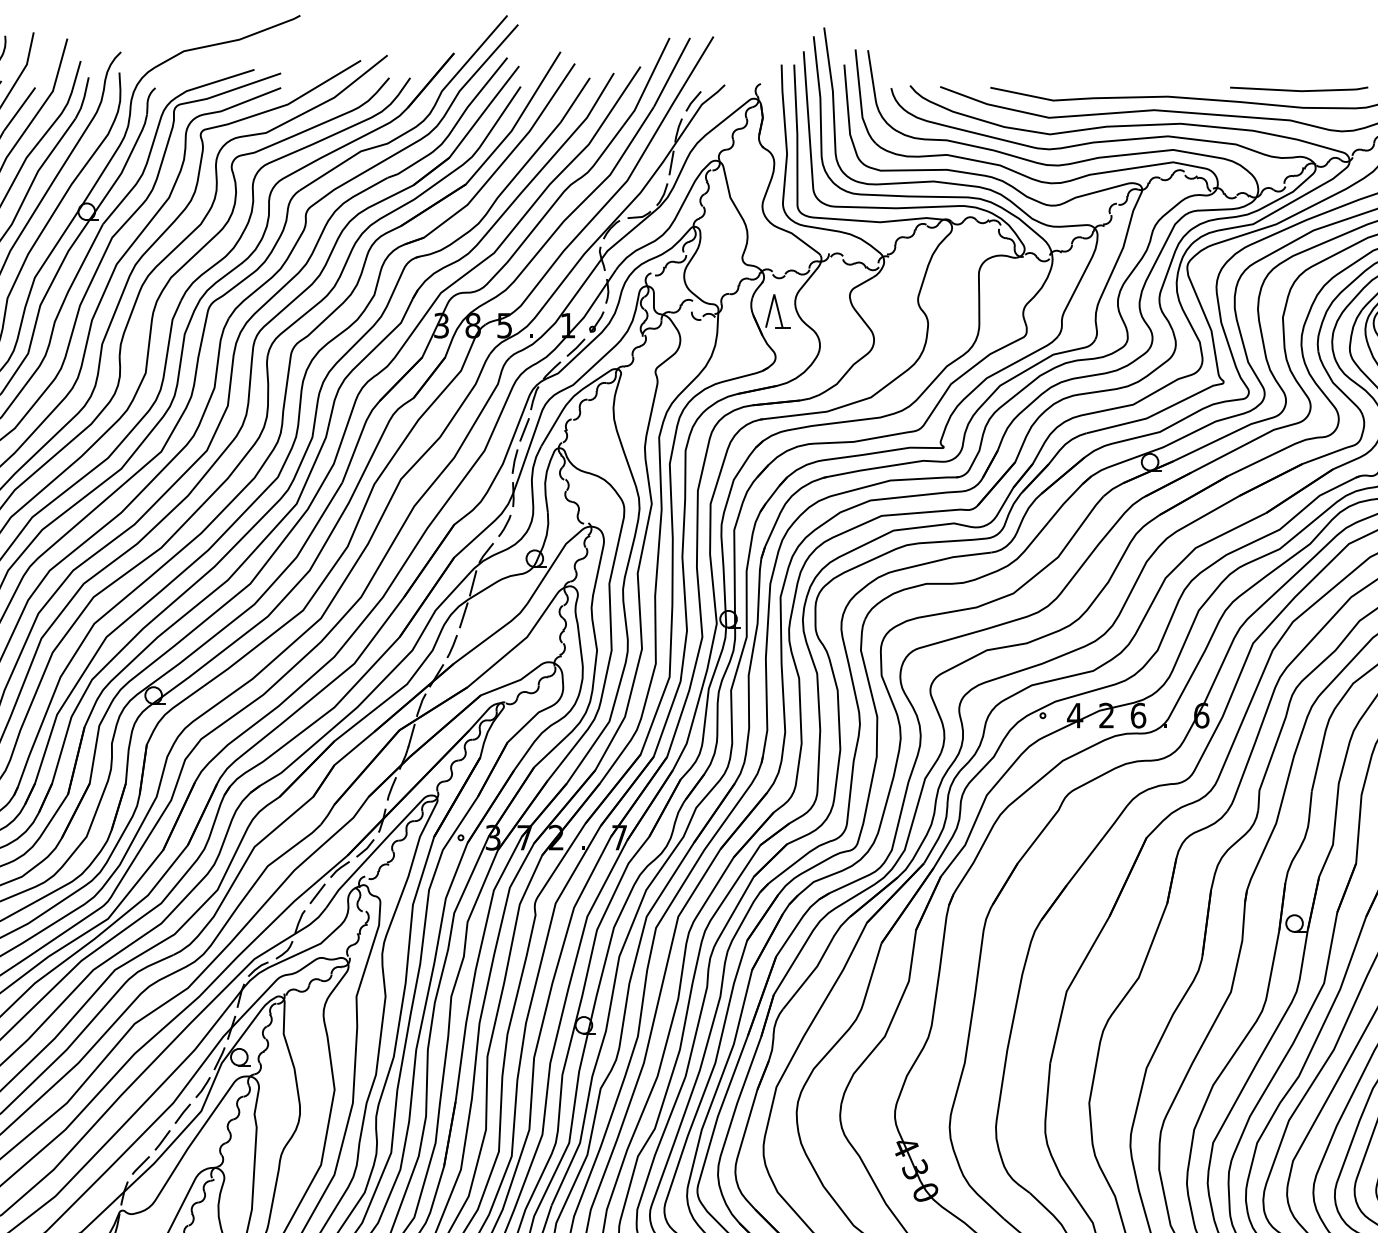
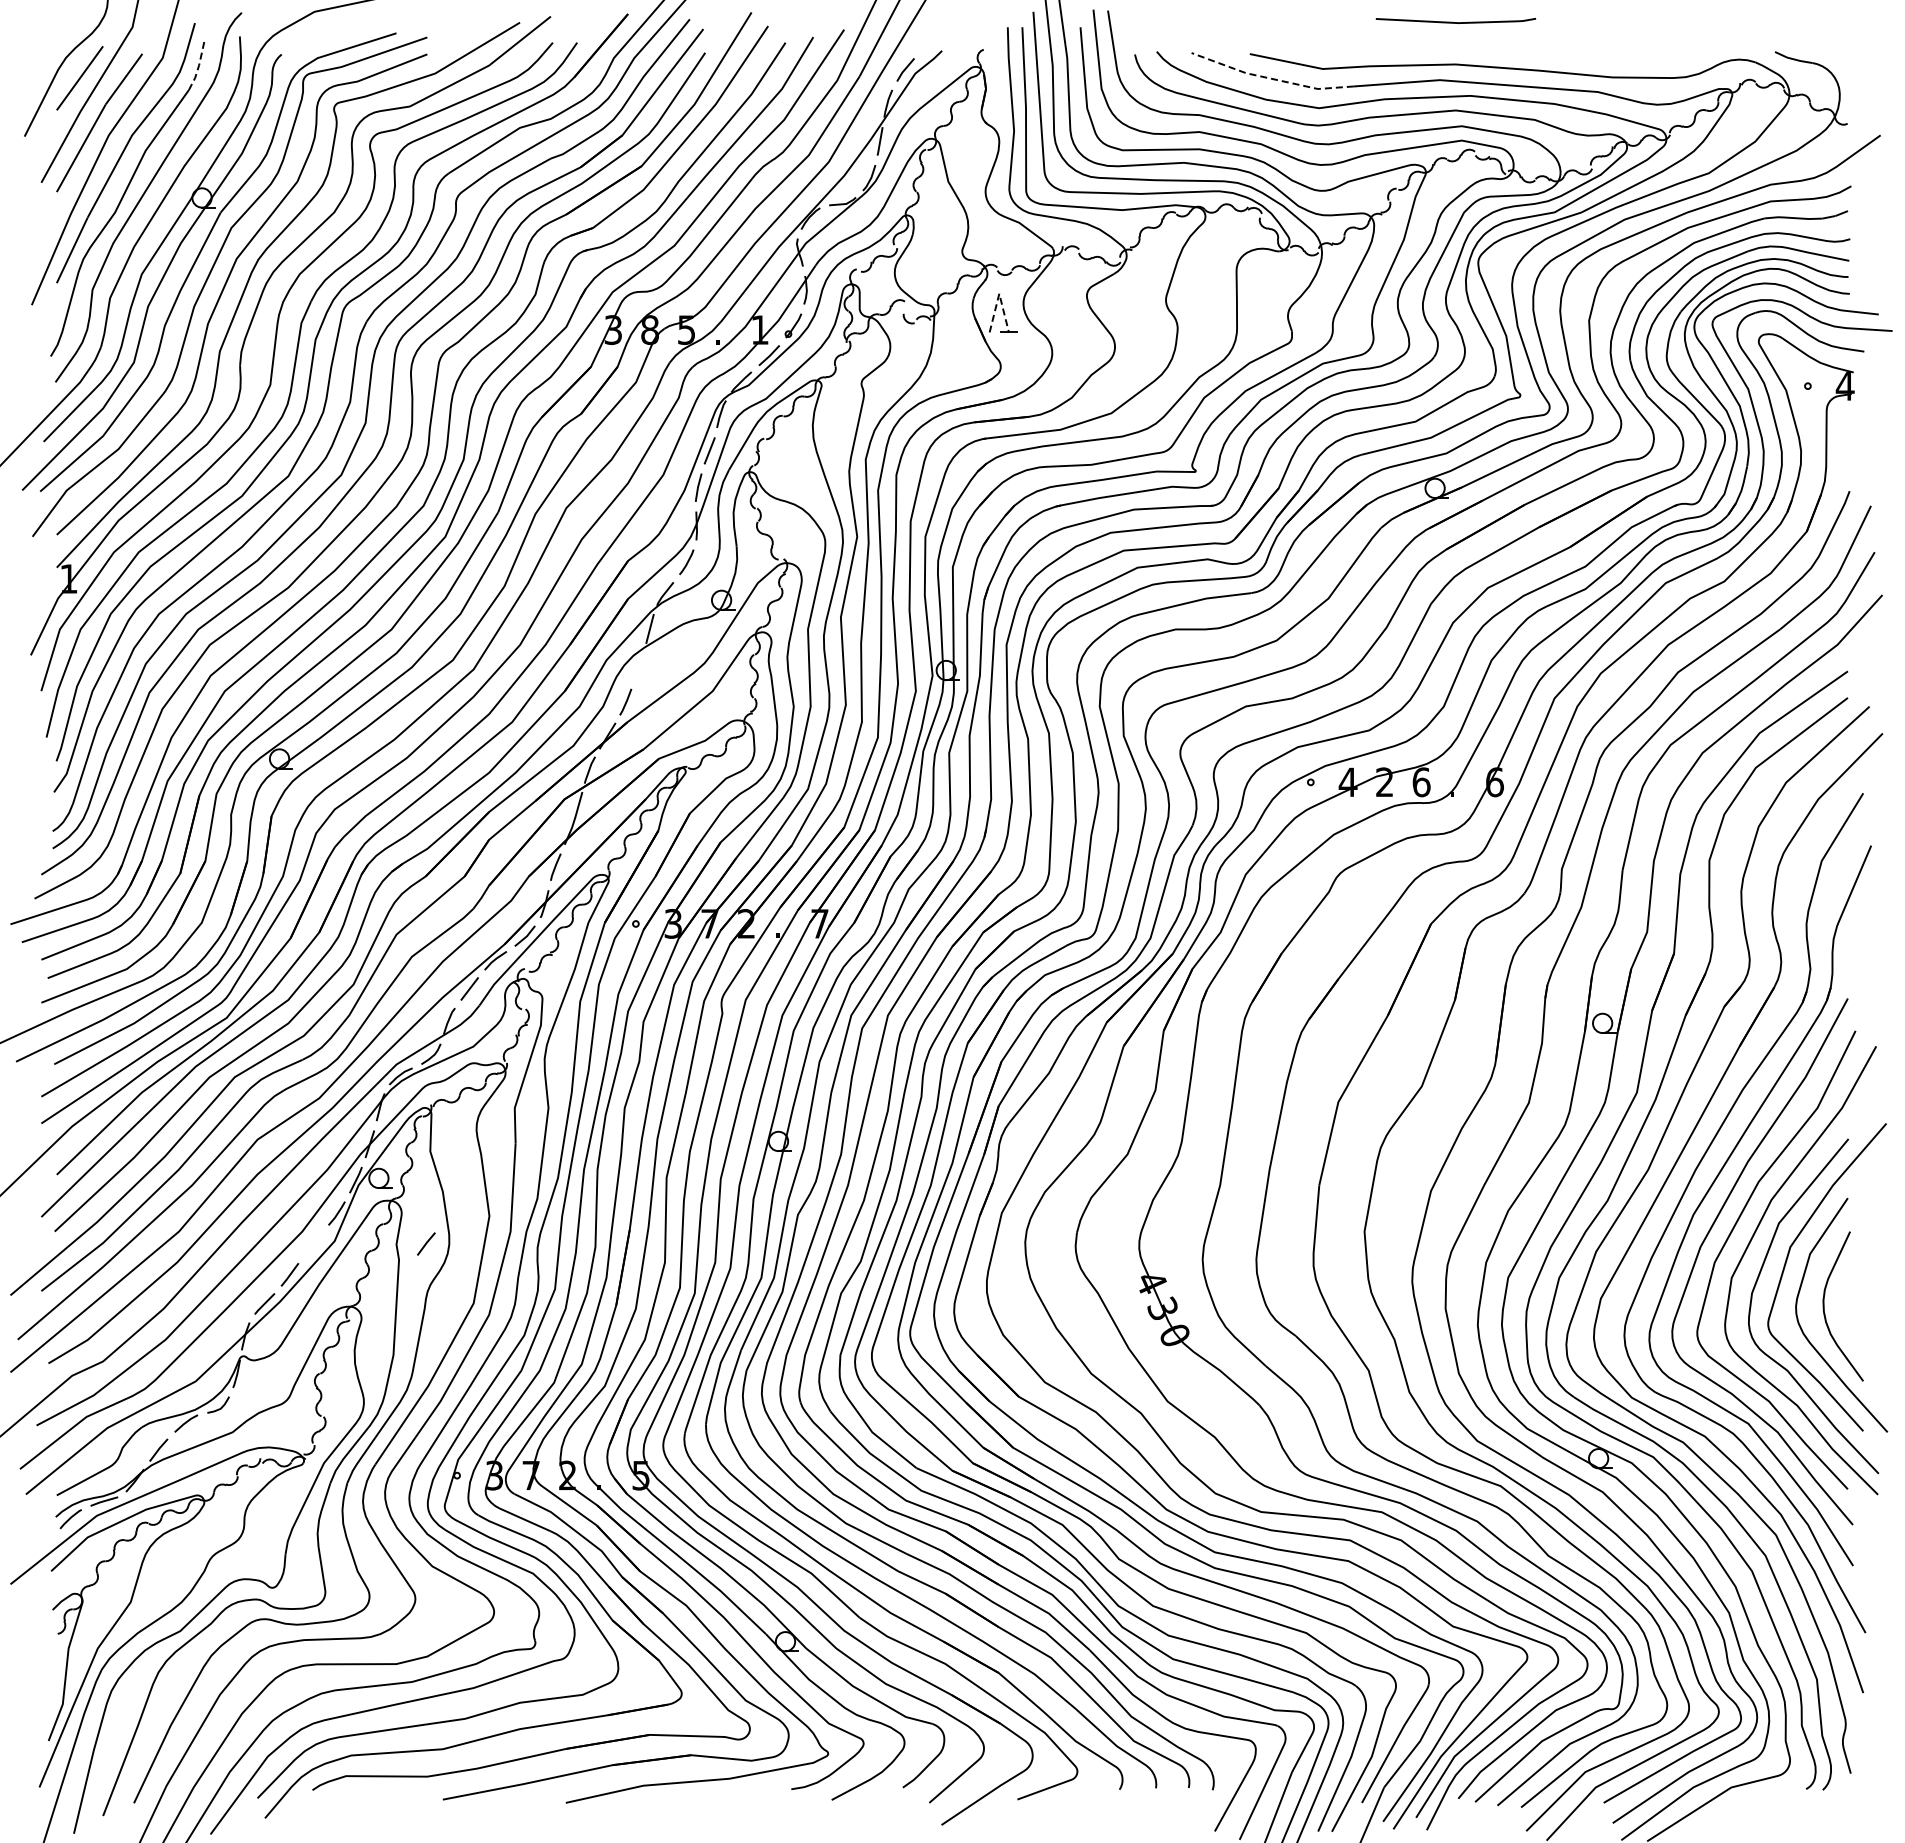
line: (1298, 90) -> (1455, 22), moved
line: (83, 99) -> (198, 67), solid -> dashed
line: (1008, 108) -> (1270, 78), solid -> dashed
line: (774, 294) -> (999, 293), solid -> dashed
line: (463, 614) -> (638, 665), removed
line: (182, 1113) -> (426, 1243), moved

